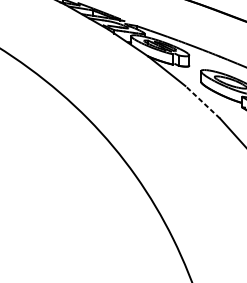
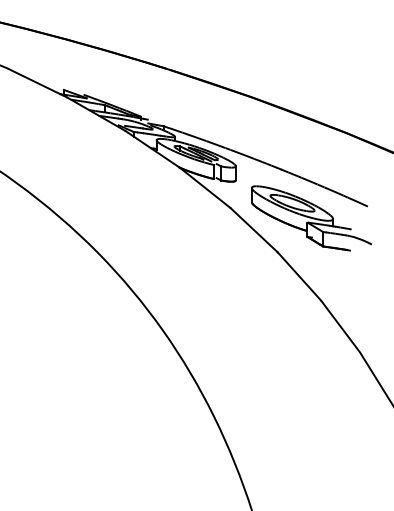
line: (202, 101) -> (253, 229), dashed -> solid

